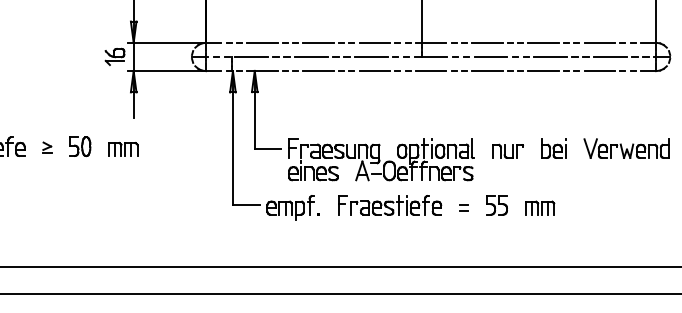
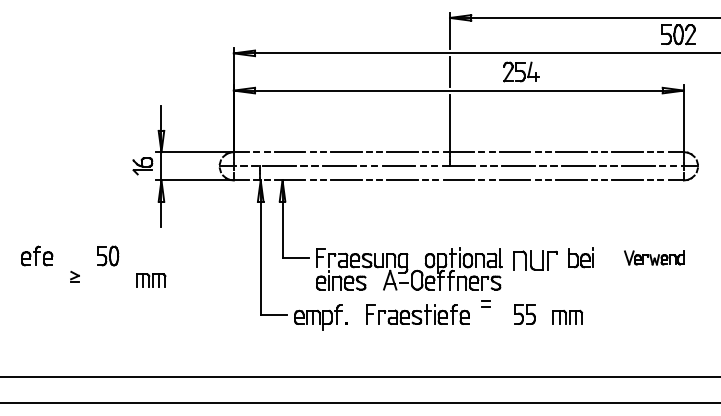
part: (46, 147) -> (74, 276), moved
part: (626, 148) -> (654, 257), size x0.7
part: (123, 149) -> (151, 280), moved
part: (507, 151) -> (535, 260), size x1.4
part: (463, 208) -> (485, 303), moved

